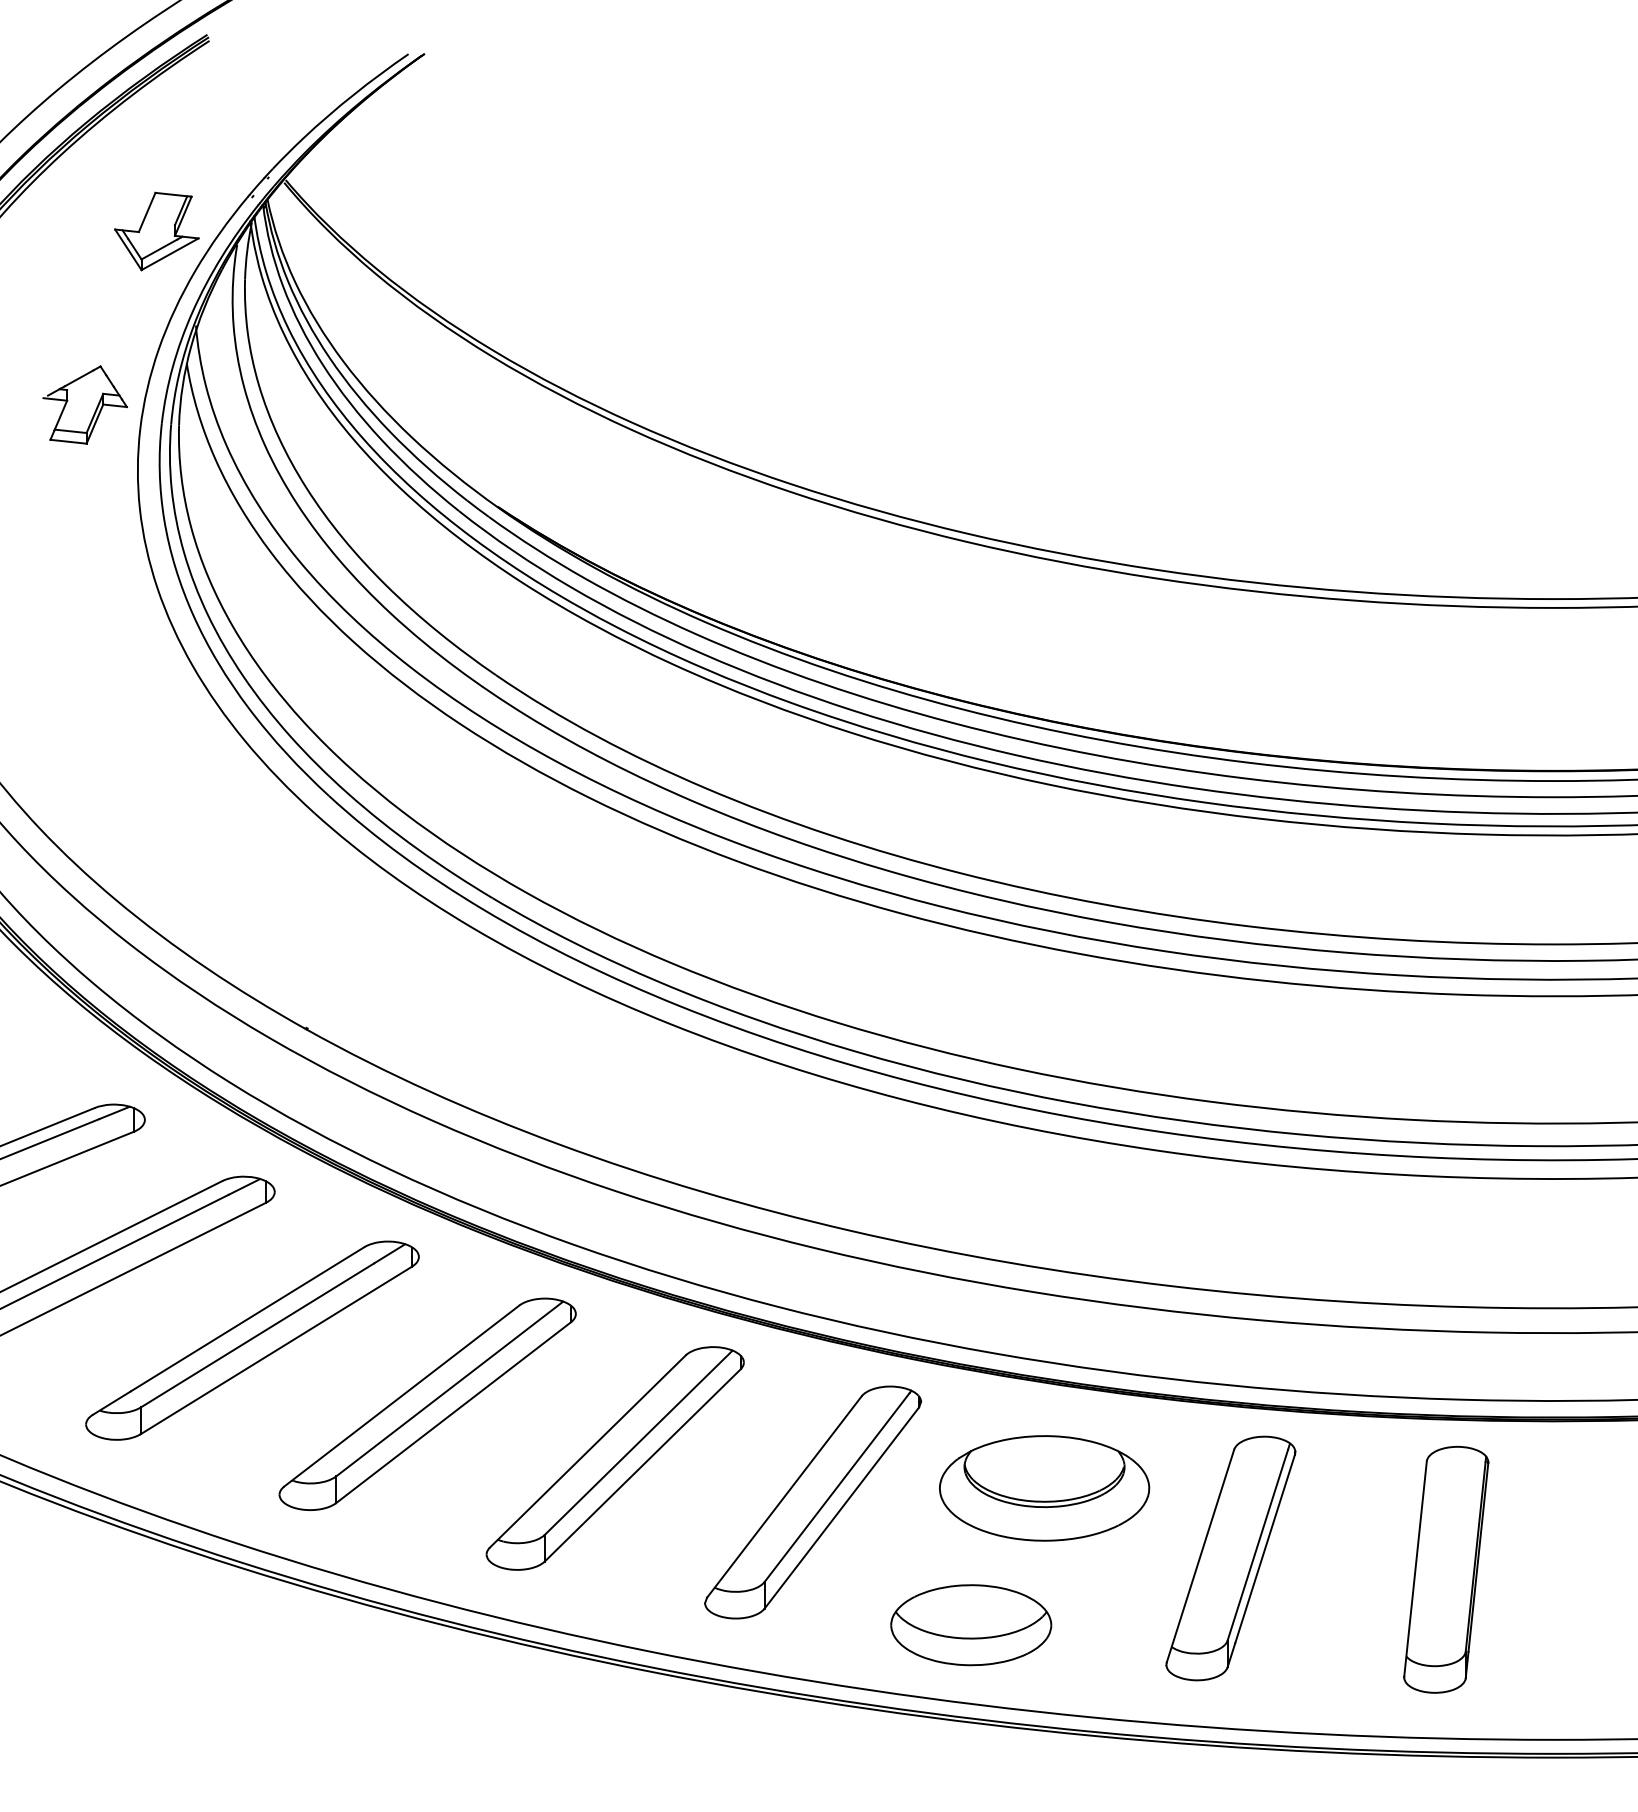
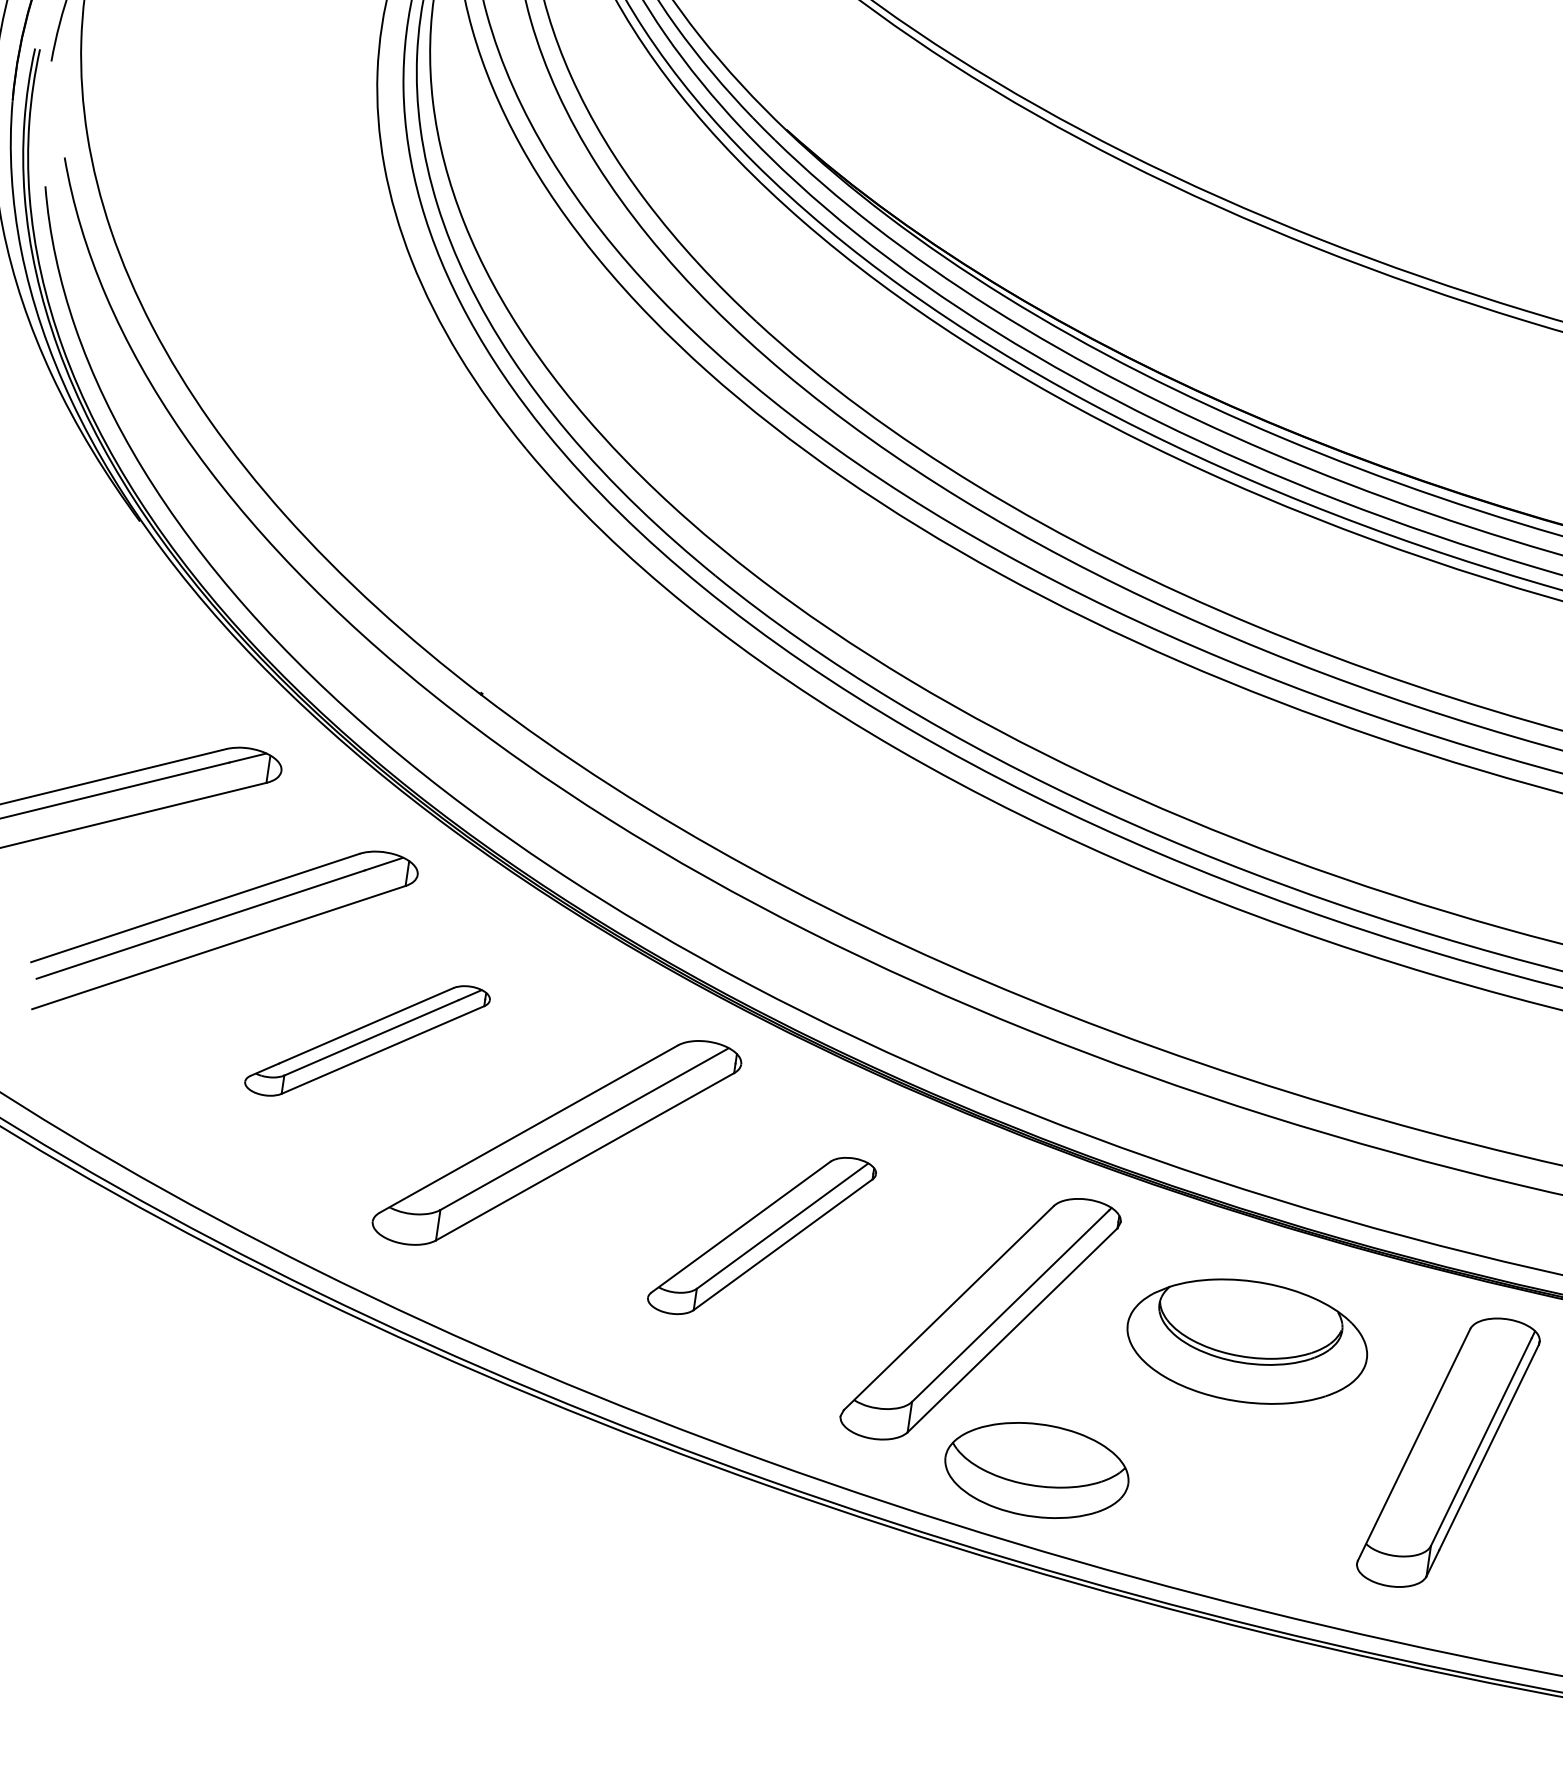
part: (252, 1340) -> (367, 1040), size x0.6
part: (614, 1458) -> (761, 1235), size x0.7
part: (971, 1625) -> (1037, 1470), moved

